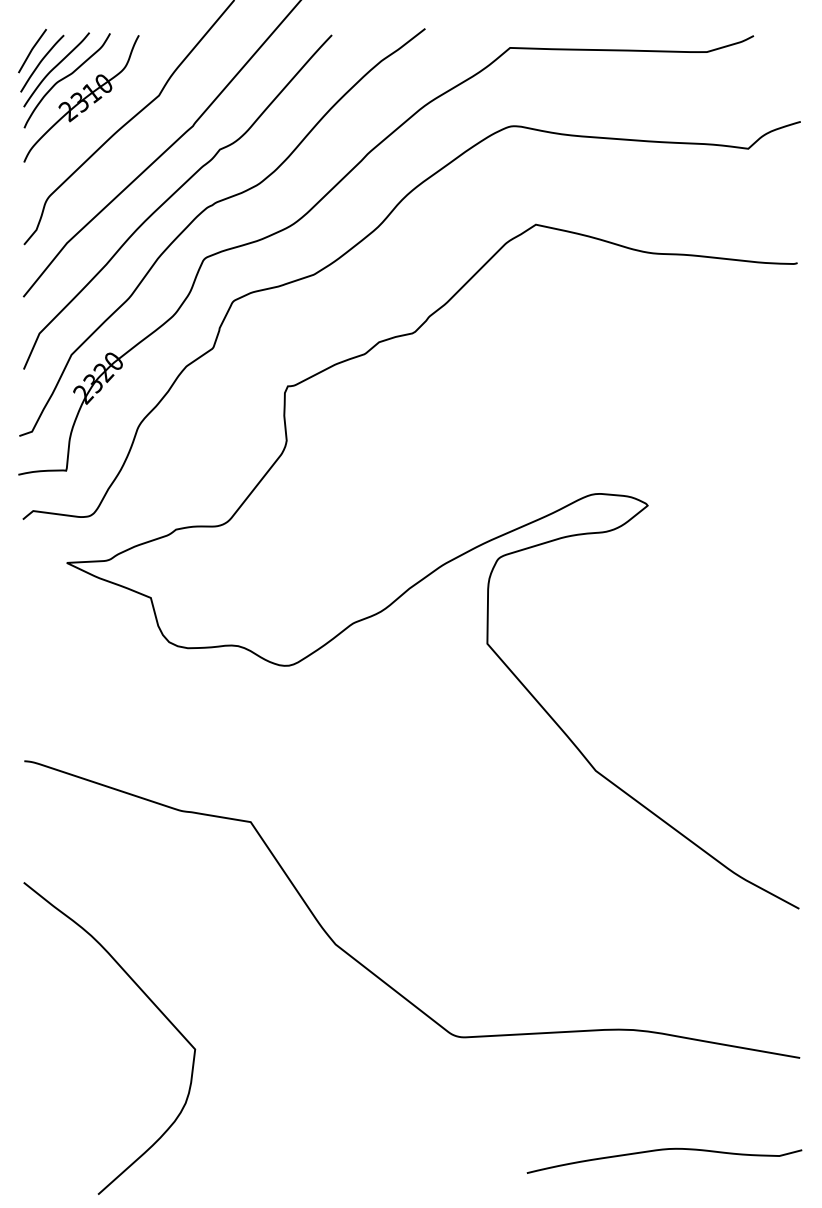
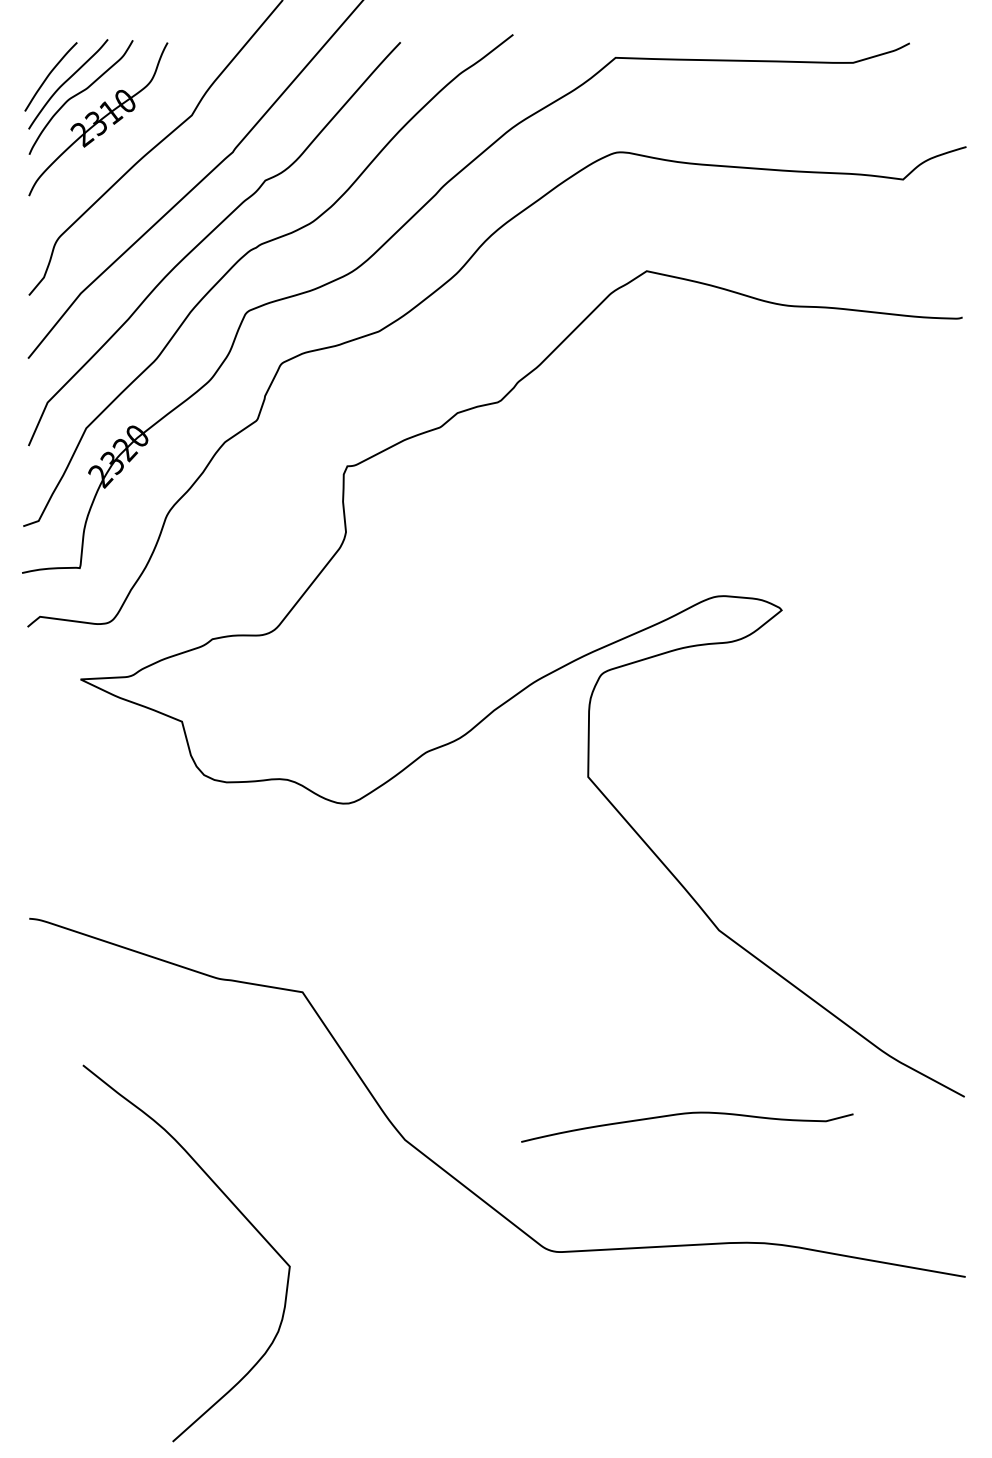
curve: (32, 50) -> (39, 60), removed
curve: (148, 999) -> (233, 1206), moved
curve: (664, 1150) -> (687, 1114), moved

